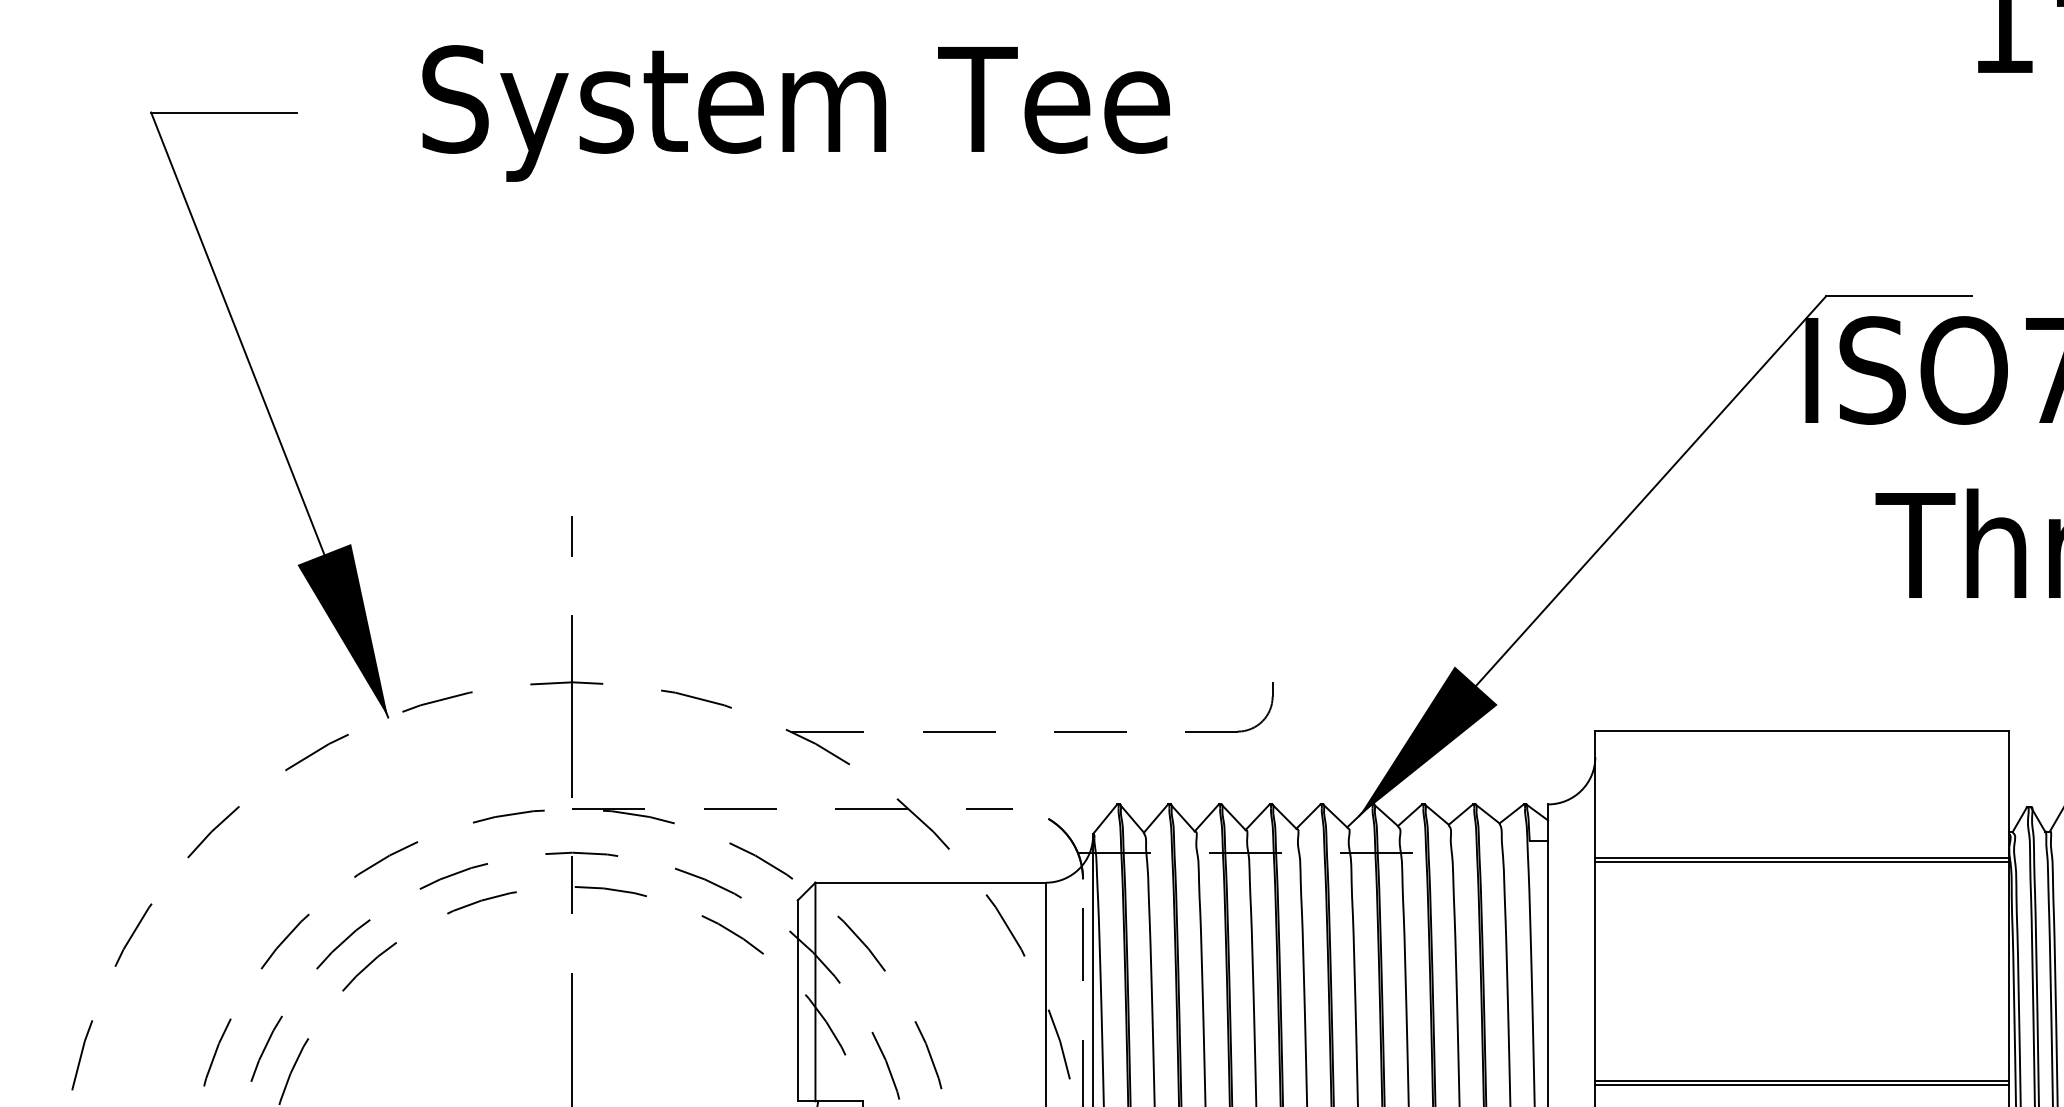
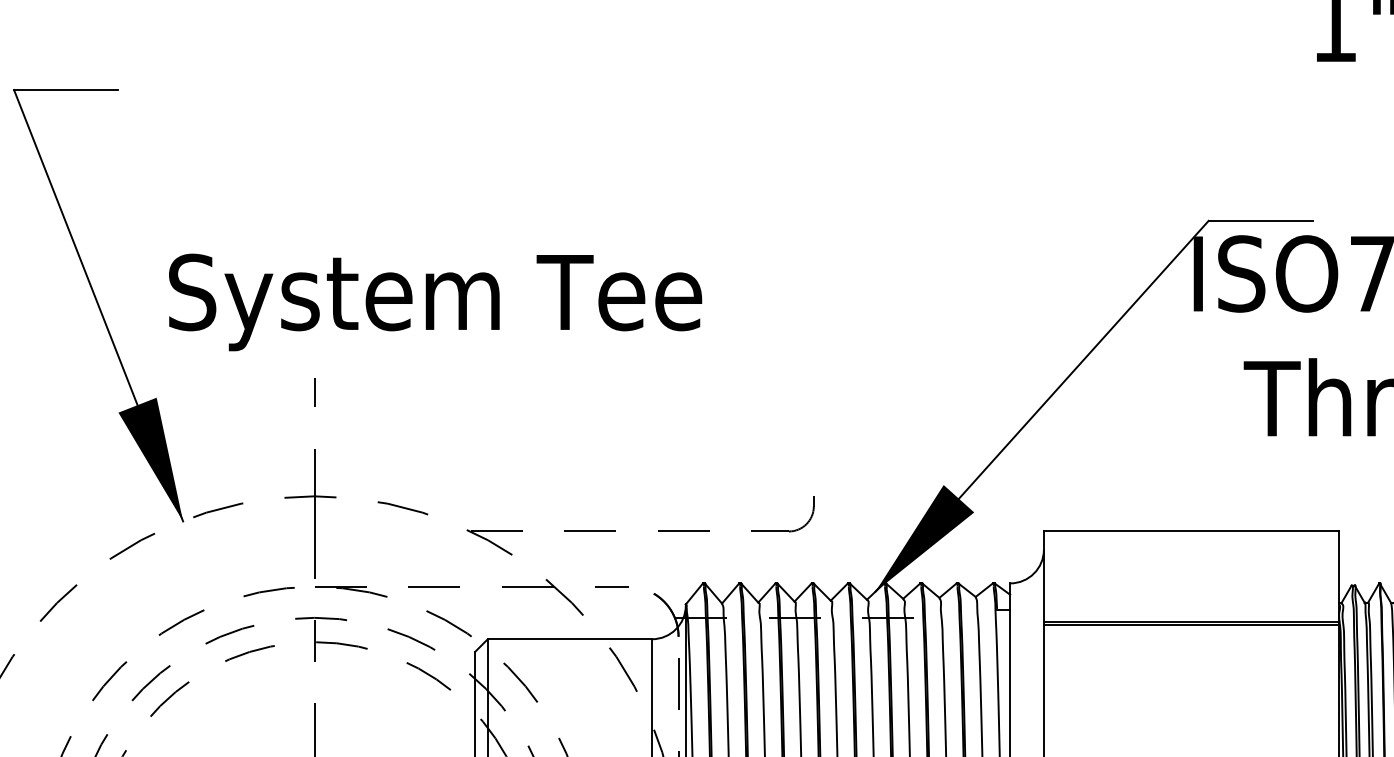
text: (795, 113) -> (435, 302), moved

